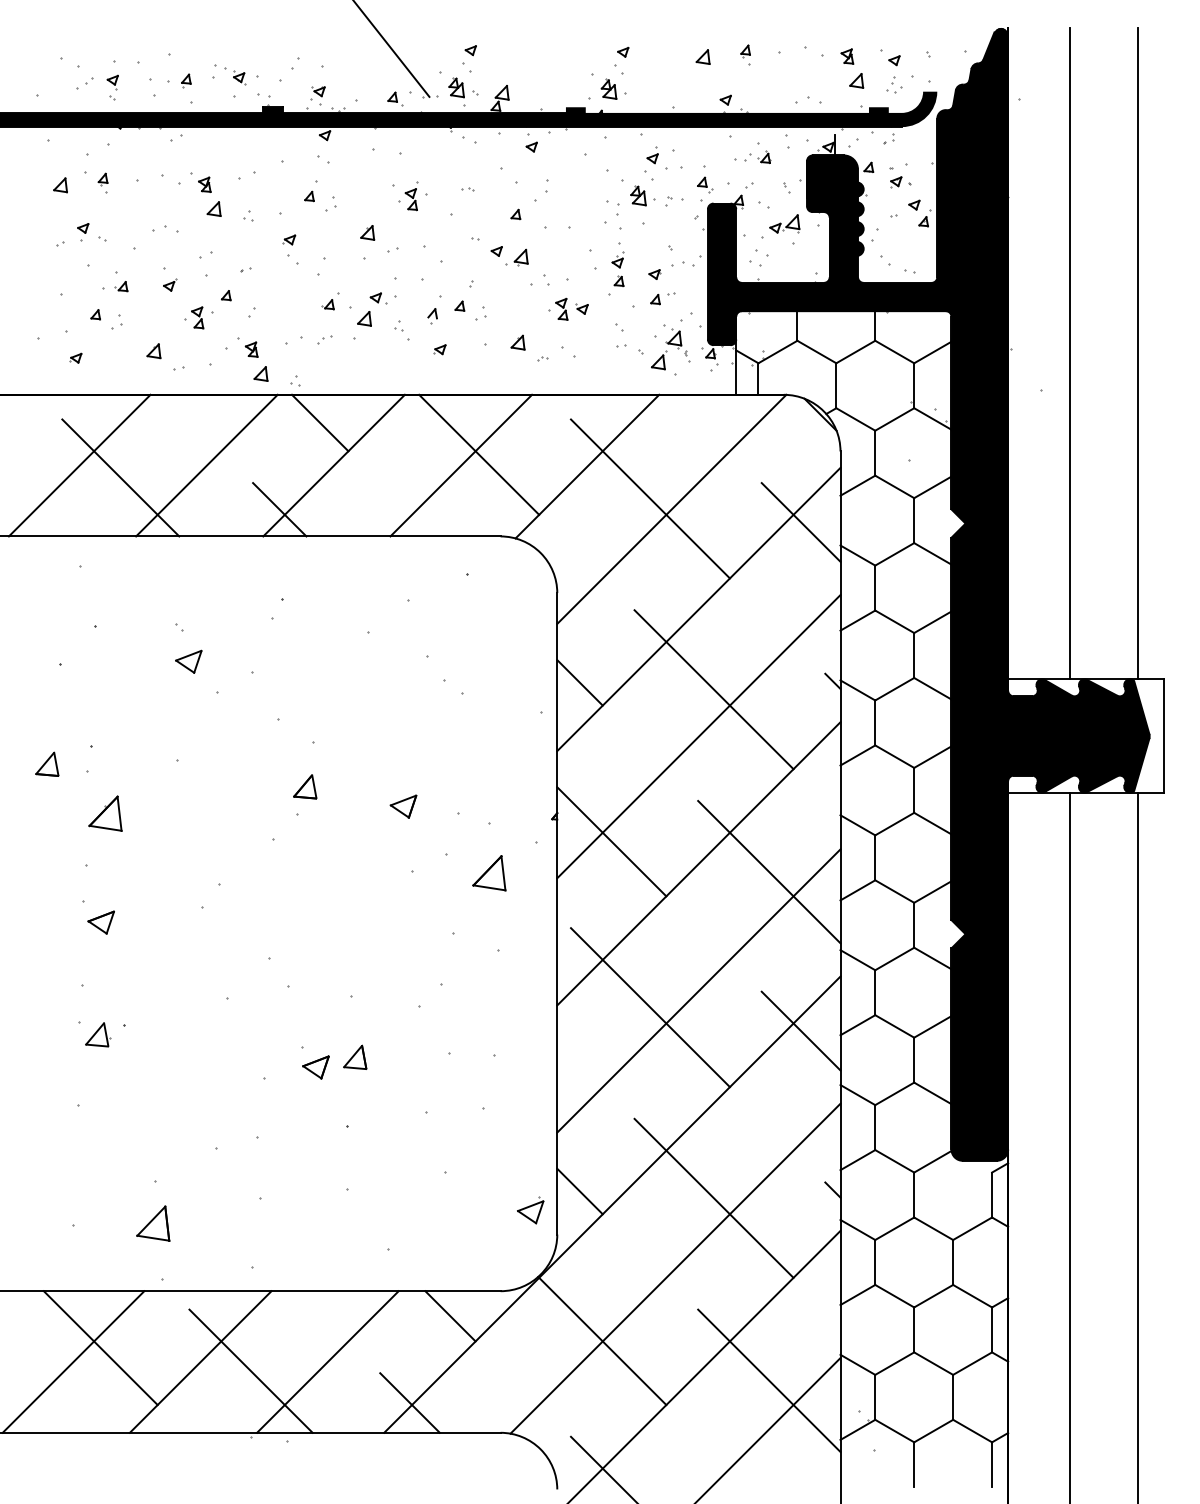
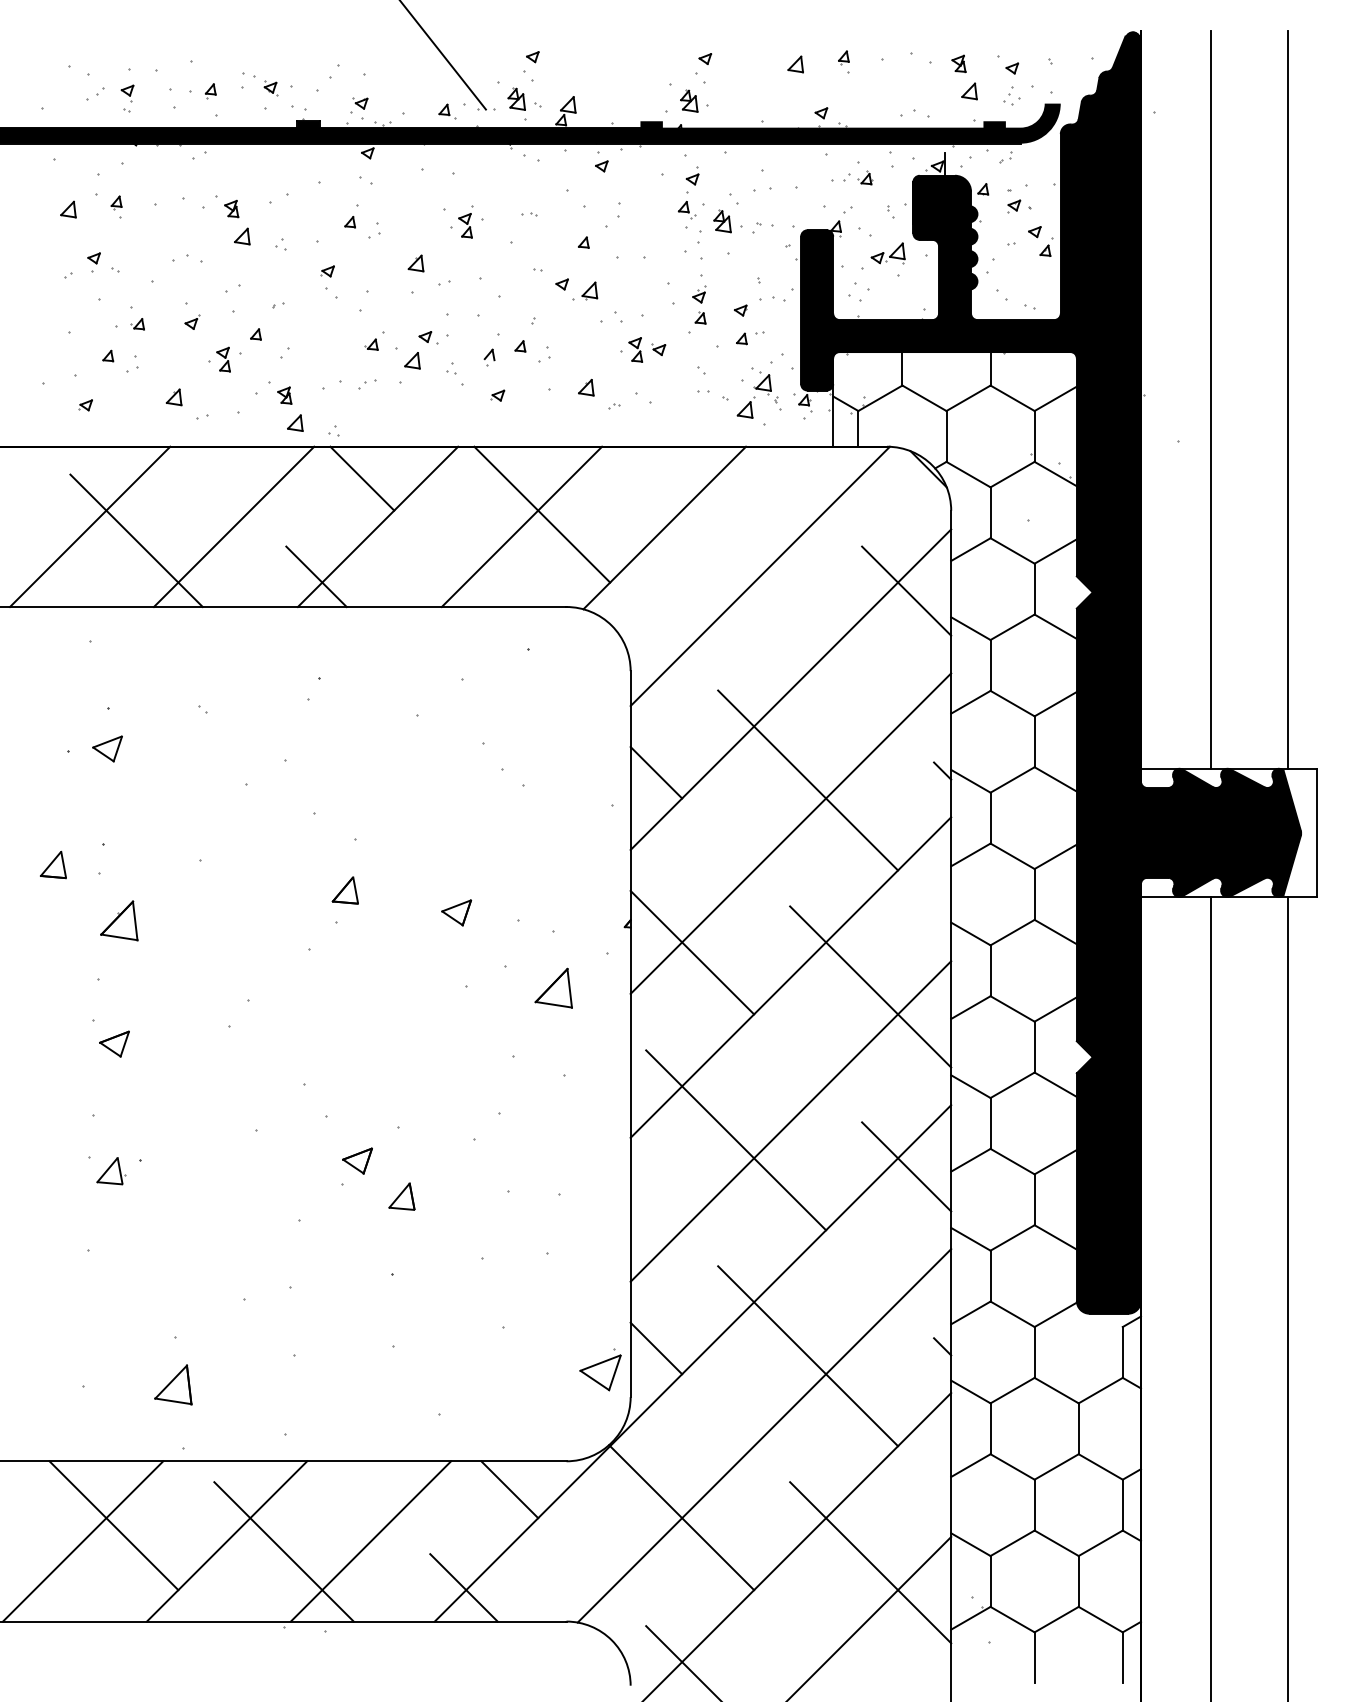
part: (652, 155) -> (692, 175), moved
part: (704, 185) -> (686, 210), moved
line: (650, 498) -> (736, 564), removed
part: (188, 661) -> (107, 748), moved
part: (315, 1066) -> (357, 1160), moved
part: (530, 1210) -> (600, 1369), size x1.4

